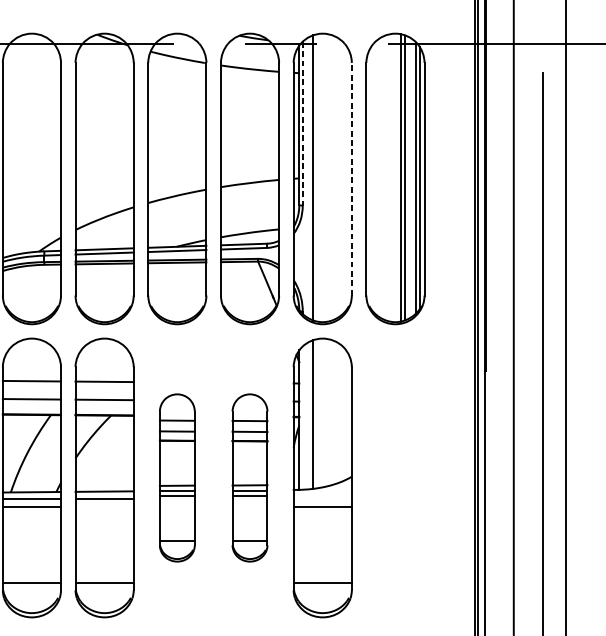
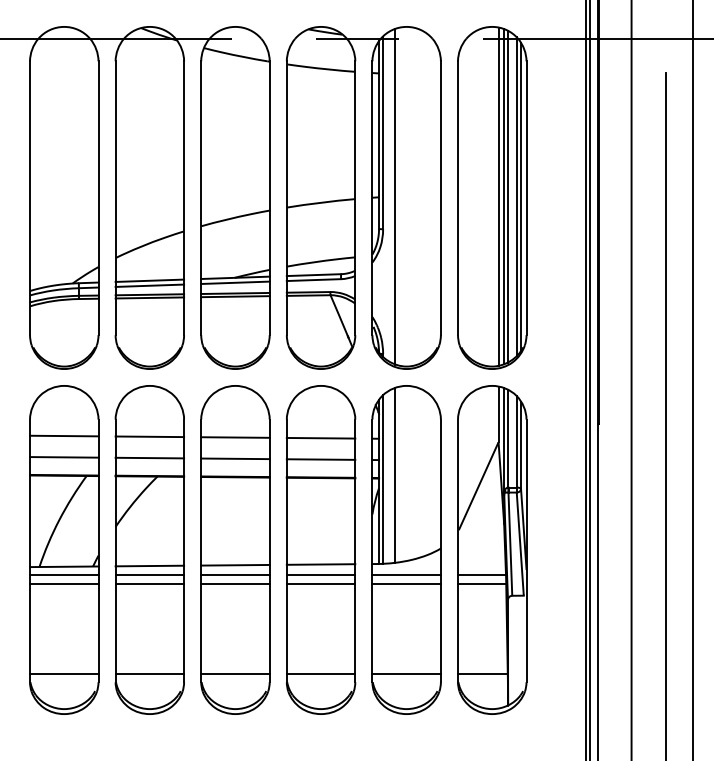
line: (303, 124) -> (383, 133), dashed -> solid
line: (409, 177) -> (508, 196), added
line: (351, 179) -> (440, 198), dashed -> solid
line: (303, 418) -> (383, 479), added
part: (177, 477) -> (235, 549), size x1.67
part: (249, 477) -> (320, 549), size x1.67
part: (395, 477) -> (492, 549), added
line: (322, 498) -> (406, 574), added
line: (104, 507) -> (149, 584), added

